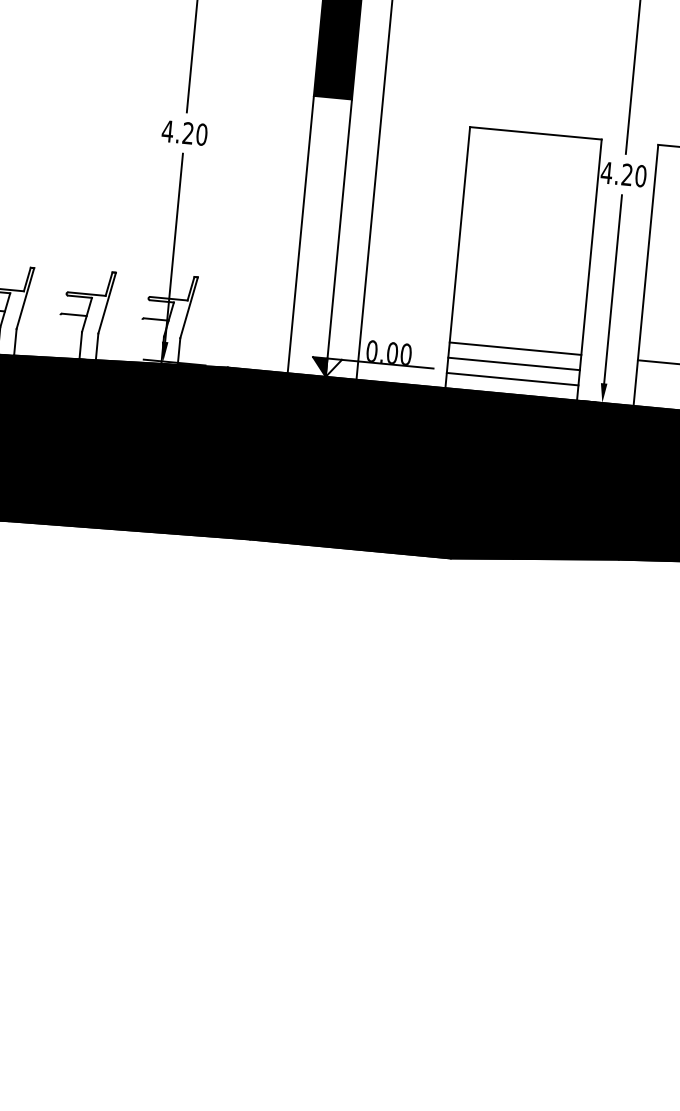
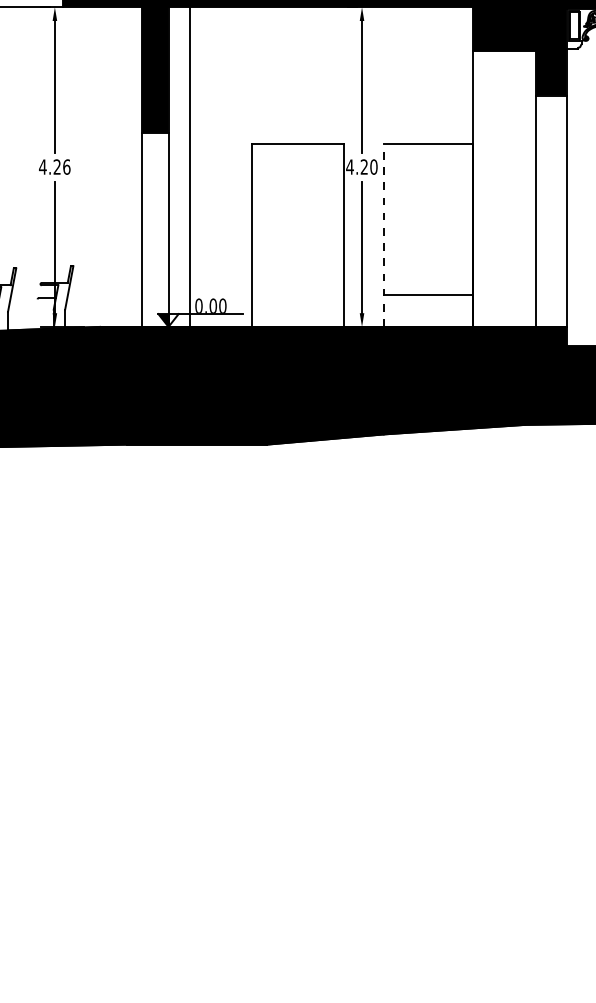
text: (201, 133) -> (66, 166), 4.20 -> 4.26
line: (645, 275) -> (383, 235), solid -> dashed
line: (515, 348) -> (298, 294), removed
line: (514, 363) -> (298, 305), removed
line: (512, 379) -> (298, 316), removed

